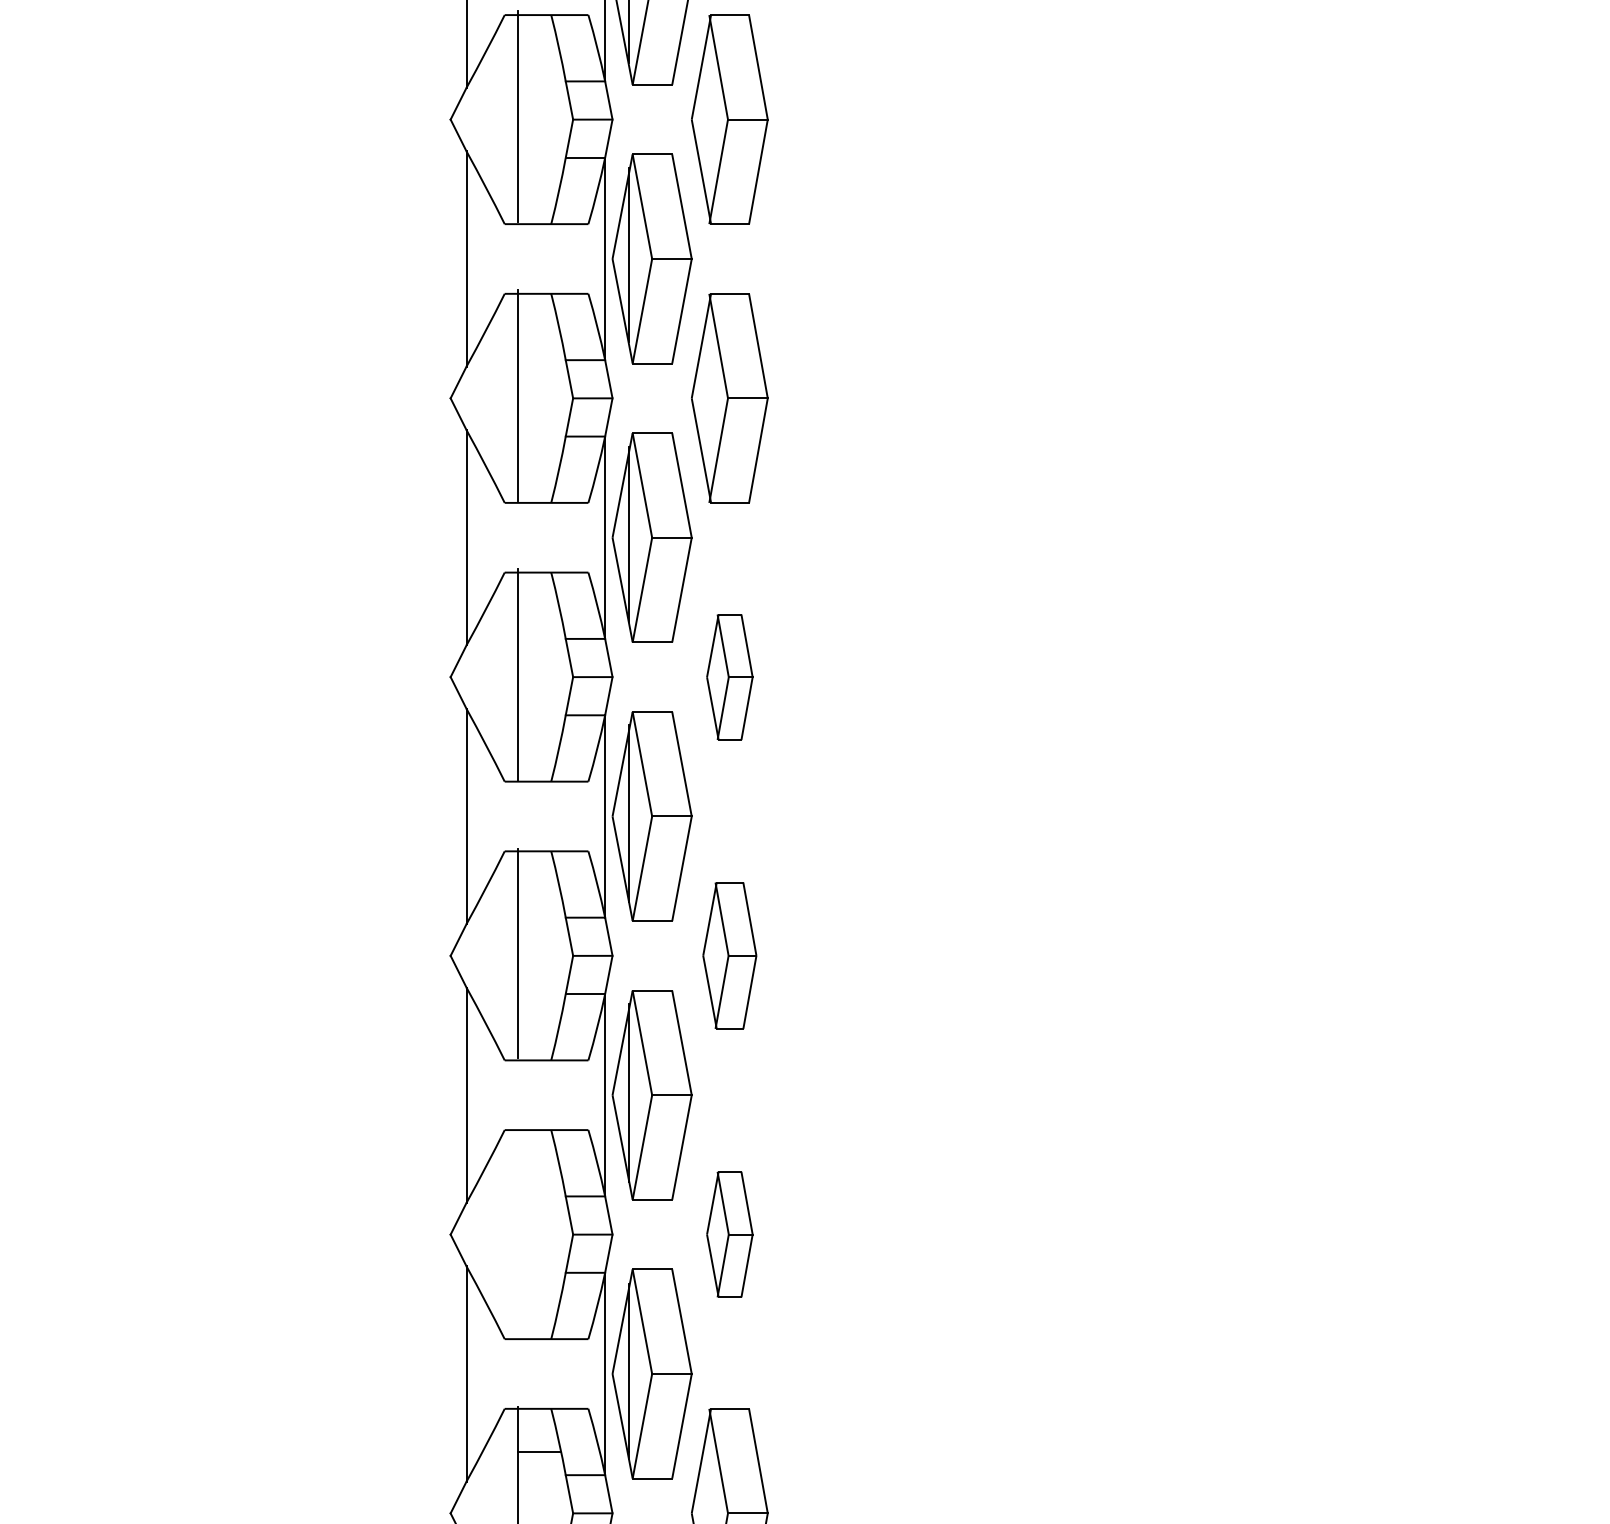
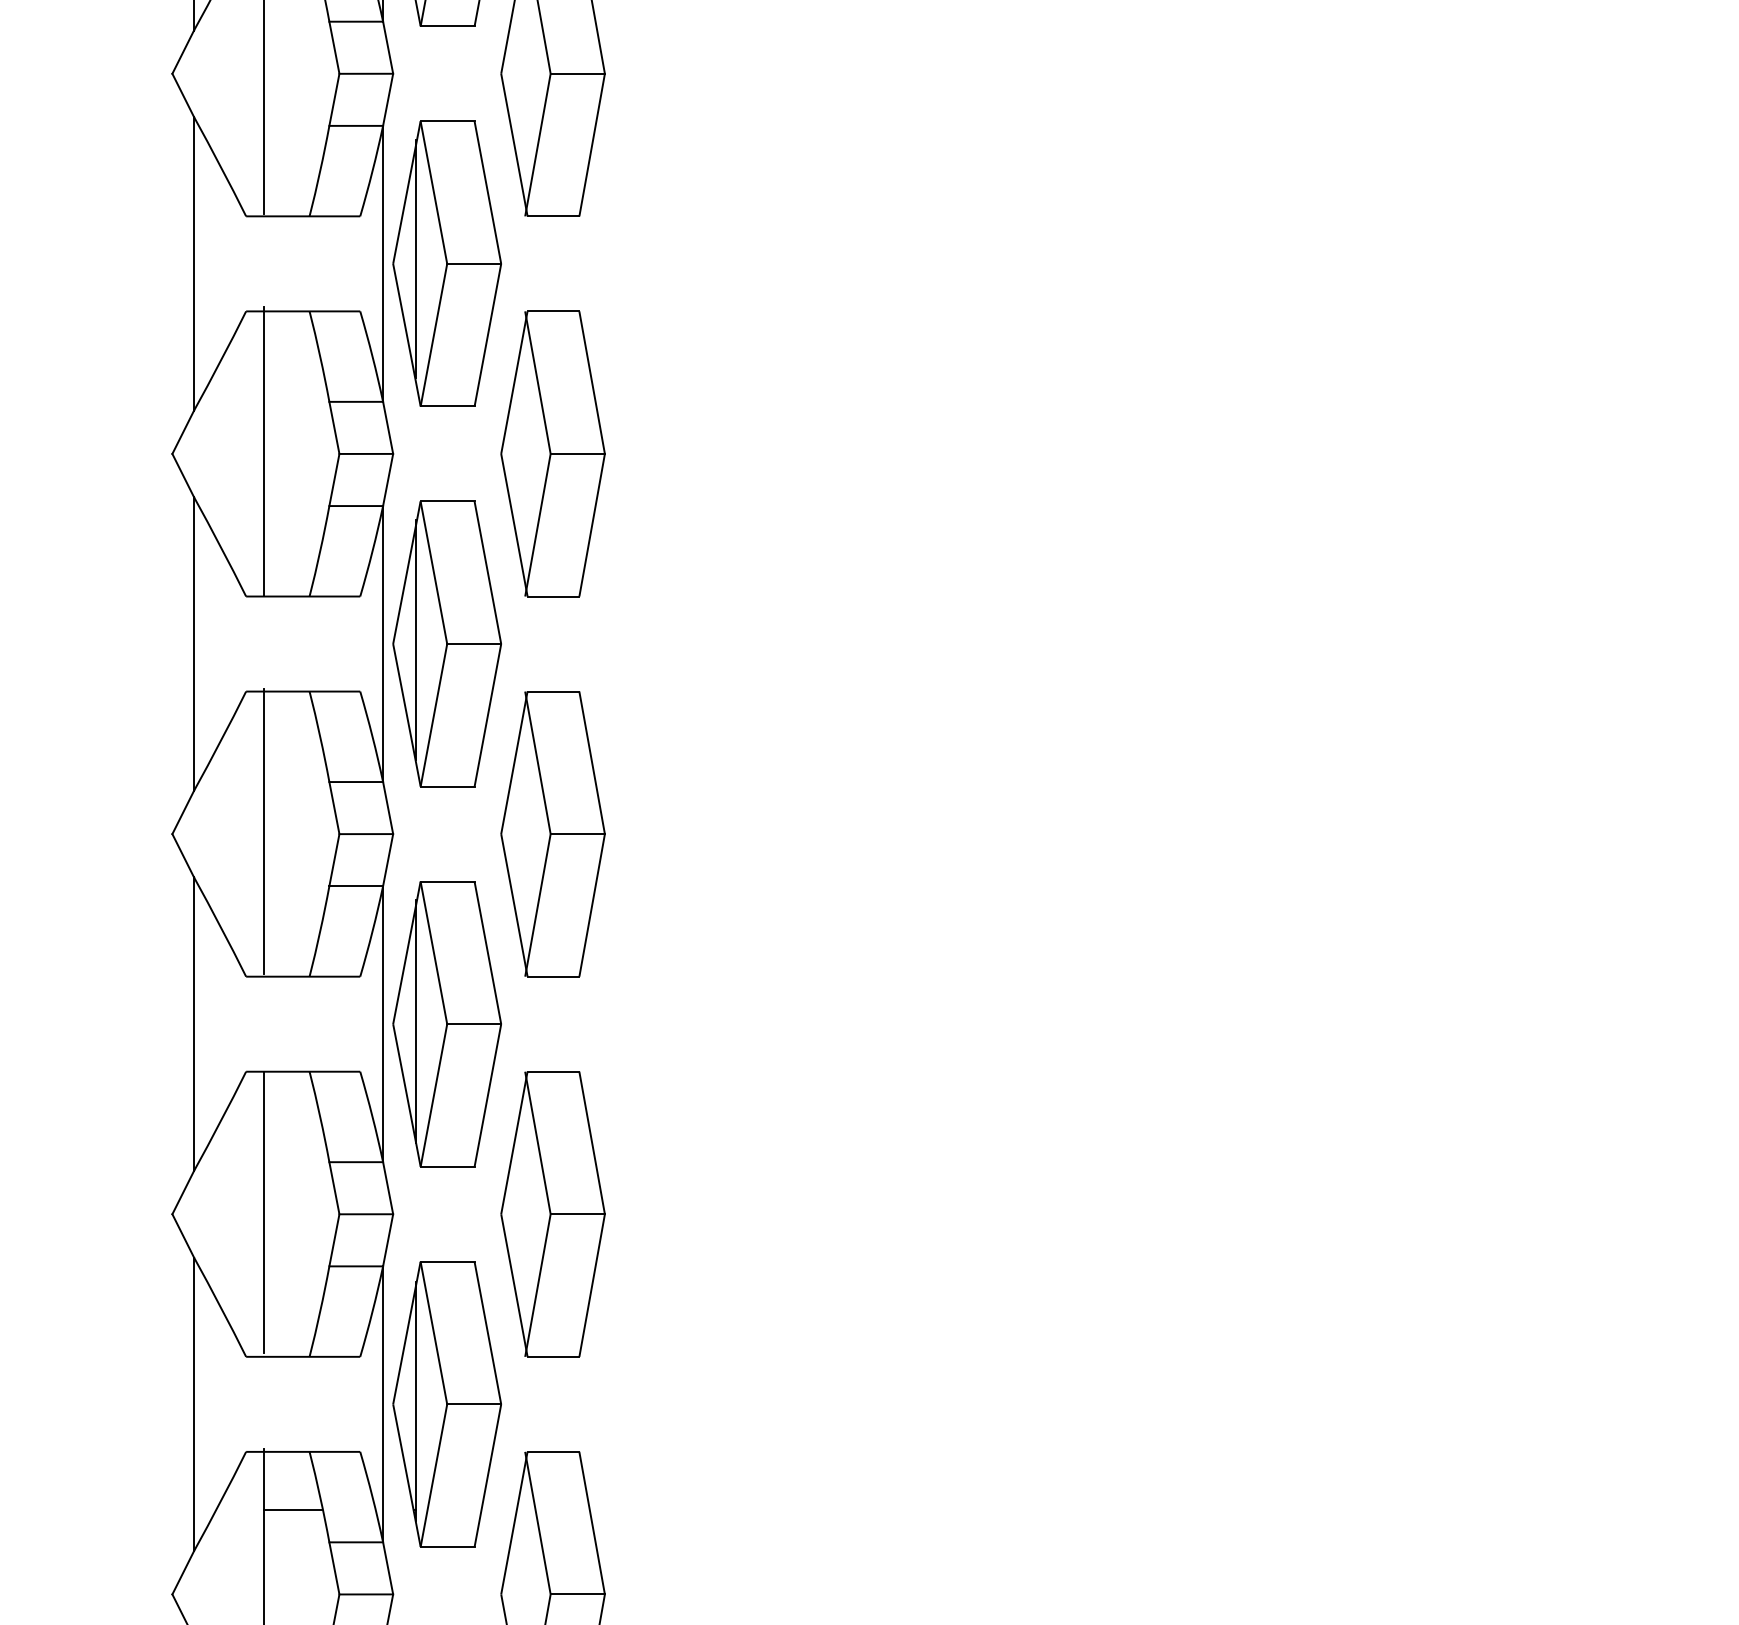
part: (729, 677) -> (552, 454), size x1.67
part: (729, 955) -> (552, 833), size x1.43
line: (517, 1232) -> (263, 1211), added
part: (729, 1234) -> (552, 1214), size x1.67

